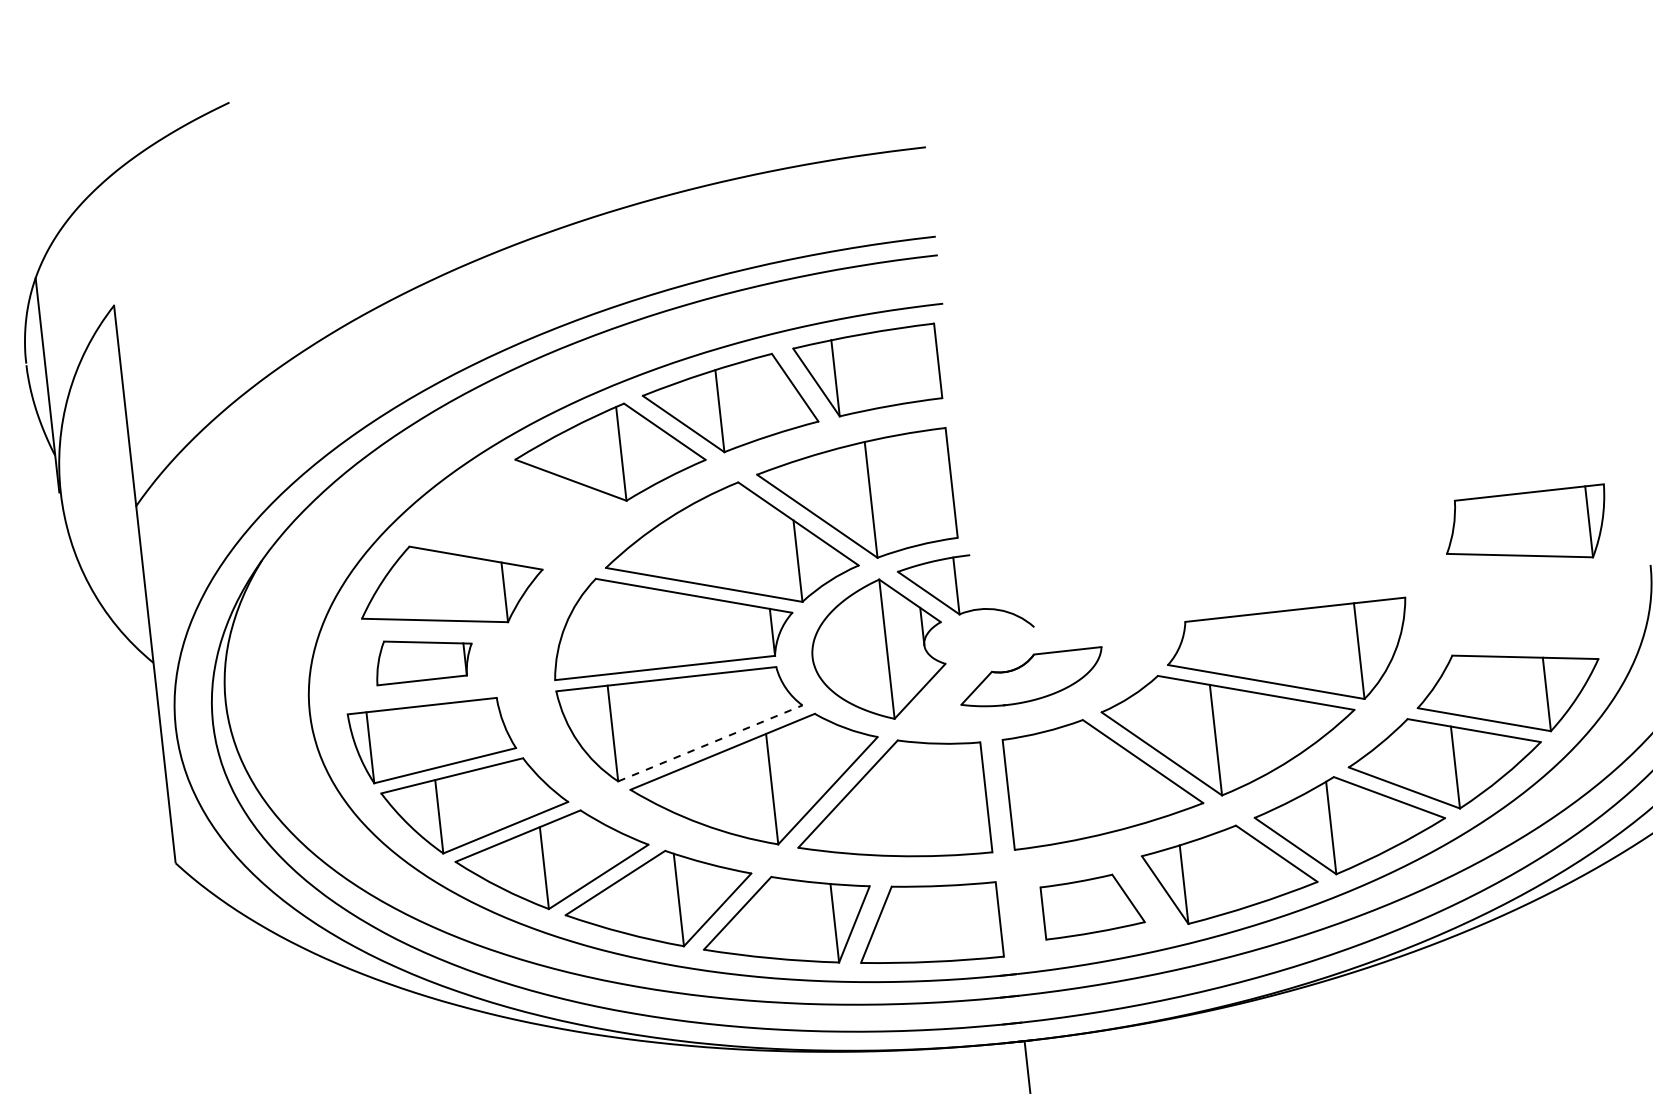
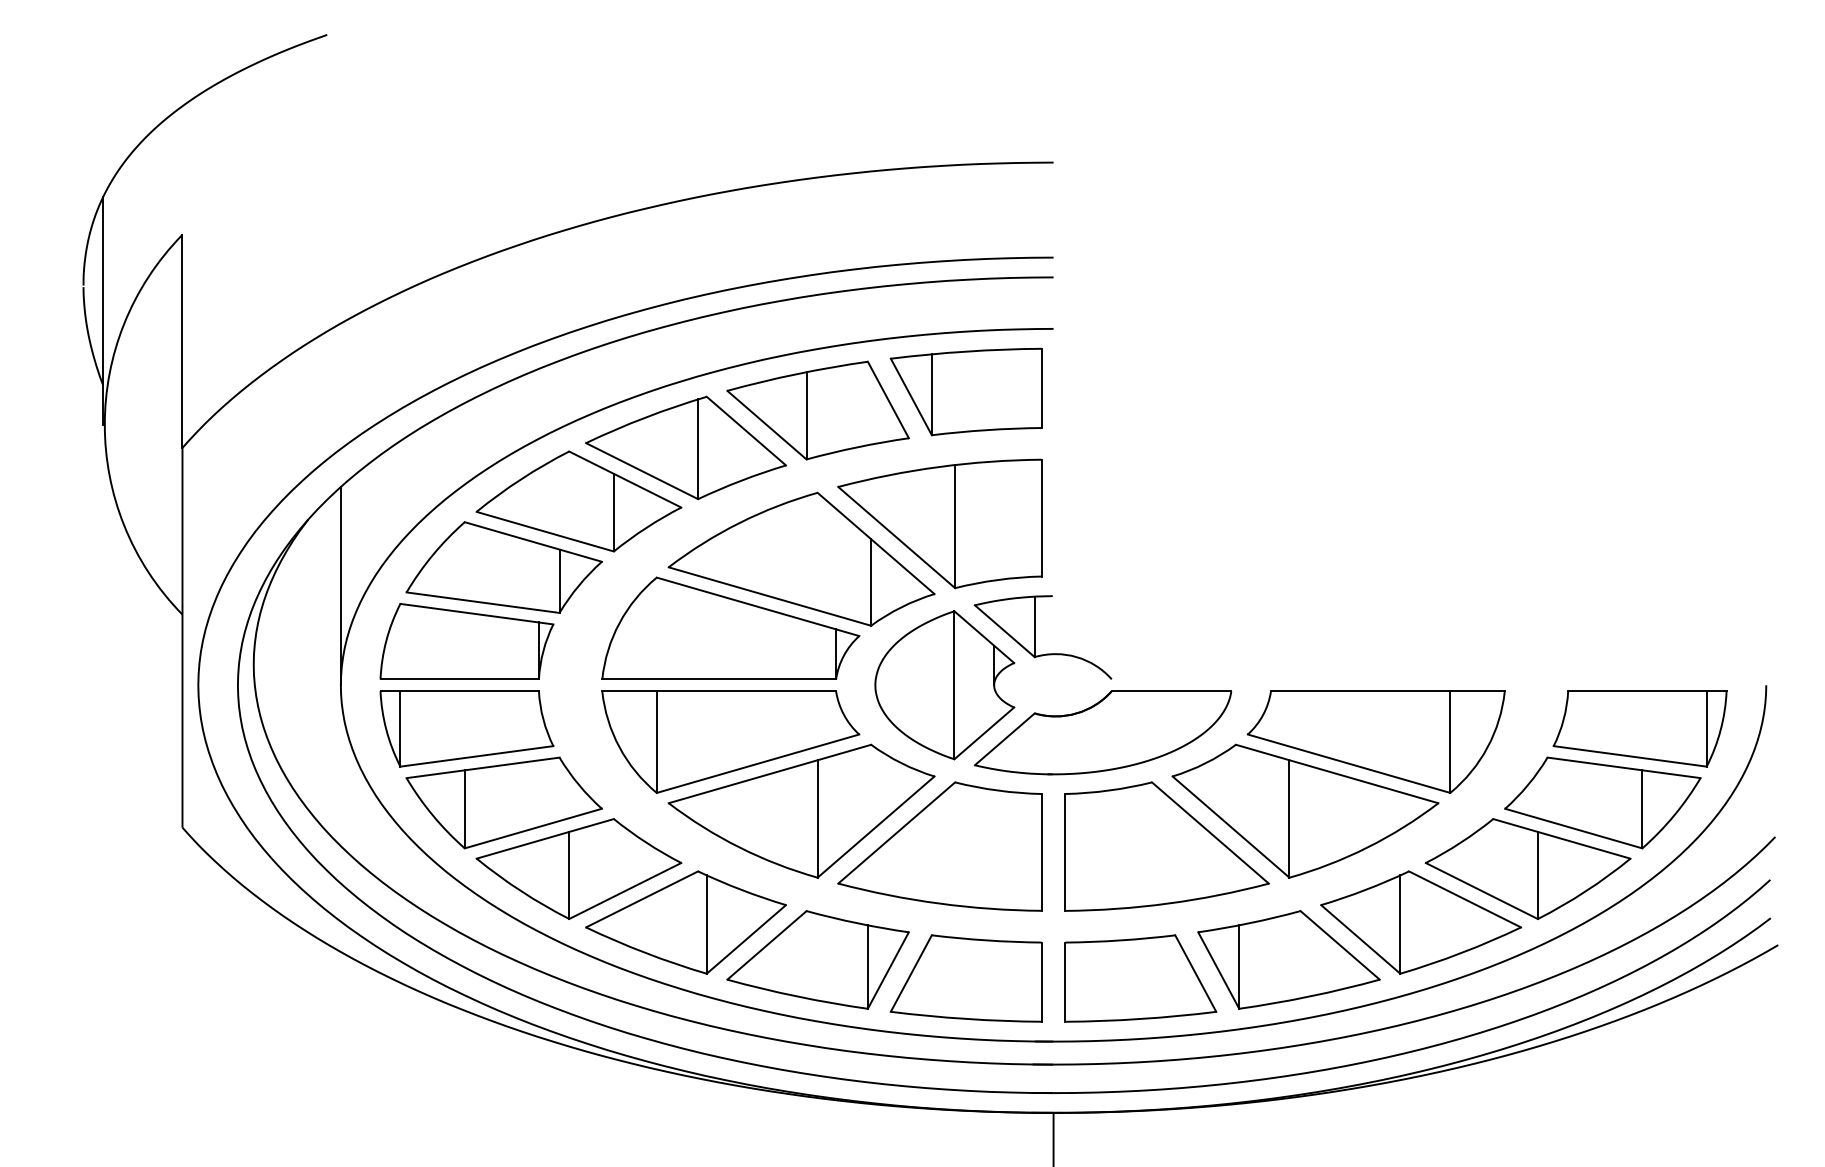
part: (514, 515) -> (578, 501), added
part: (1525, 528) -> (1639, 728), moved
line: (299, 619) -> (340, 585), added
part: (423, 658) -> (466, 641), size x1.67
part: (1031, 678) -> (1102, 732), size x1.67
line: (710, 743) -> (758, 763), dashed -> solid
part: (1092, 905) -> (1140, 978), size x1.43

